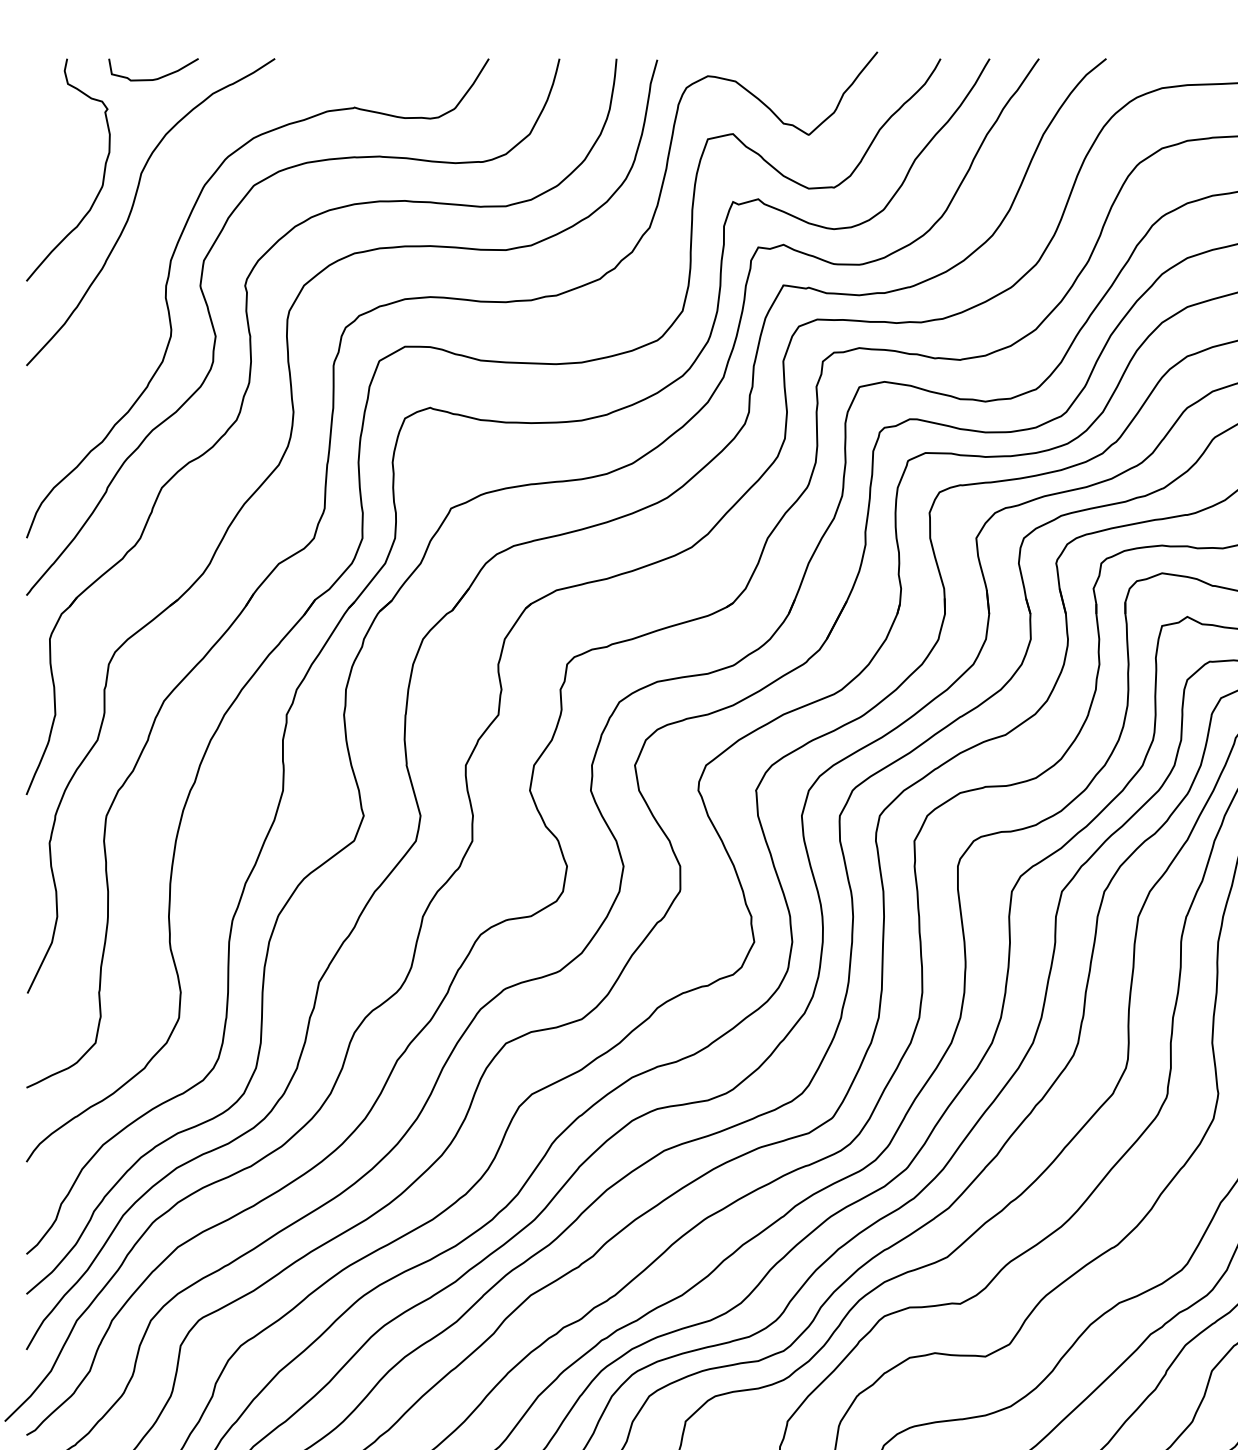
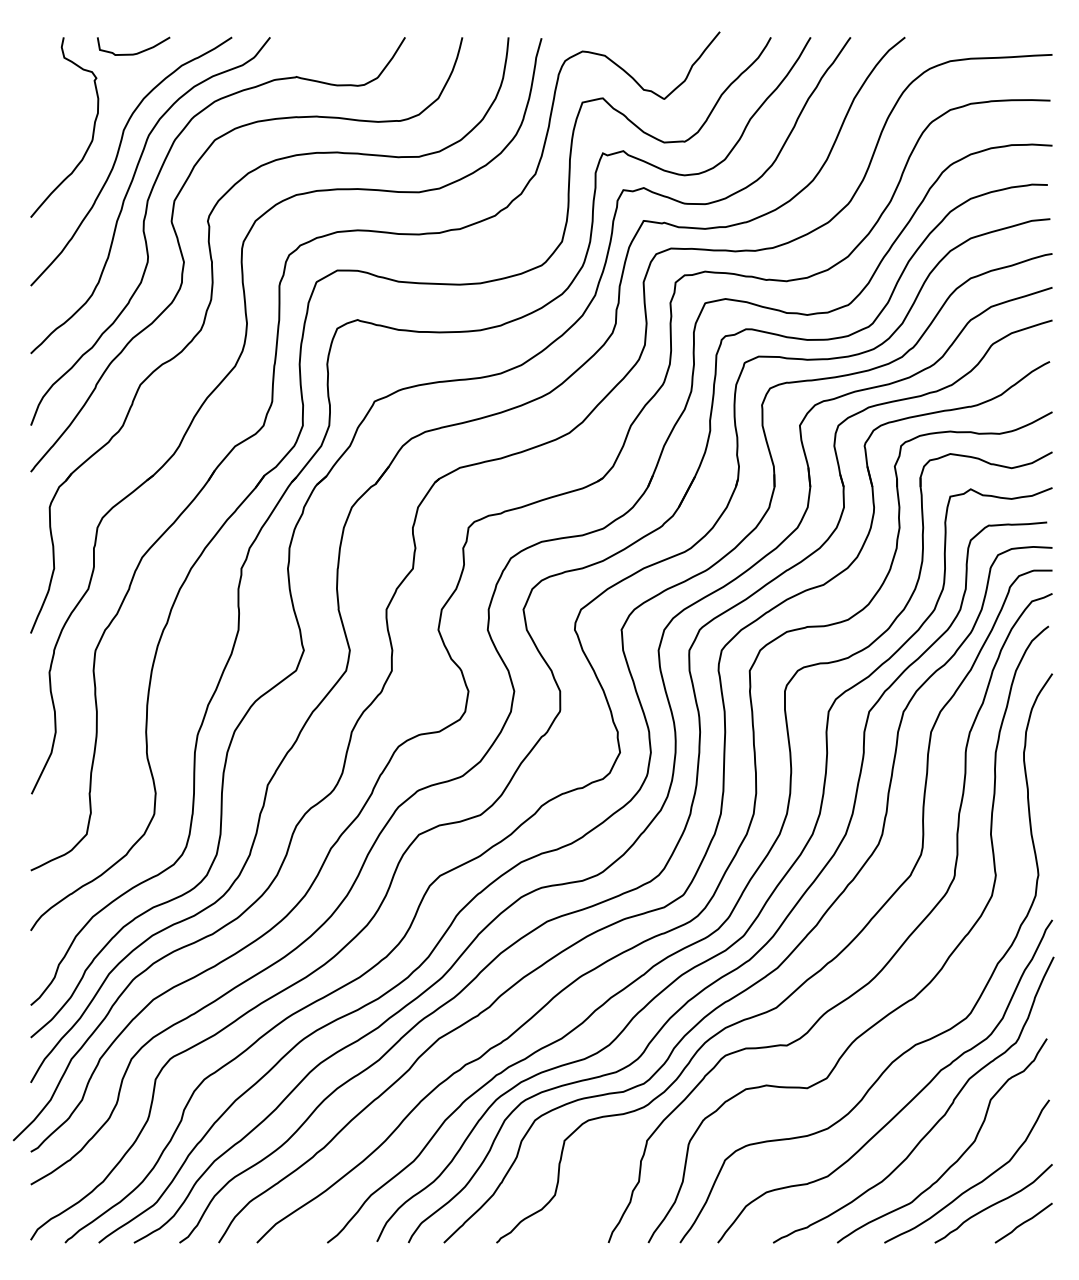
curve: (150, 241) -> (131, 185), added

